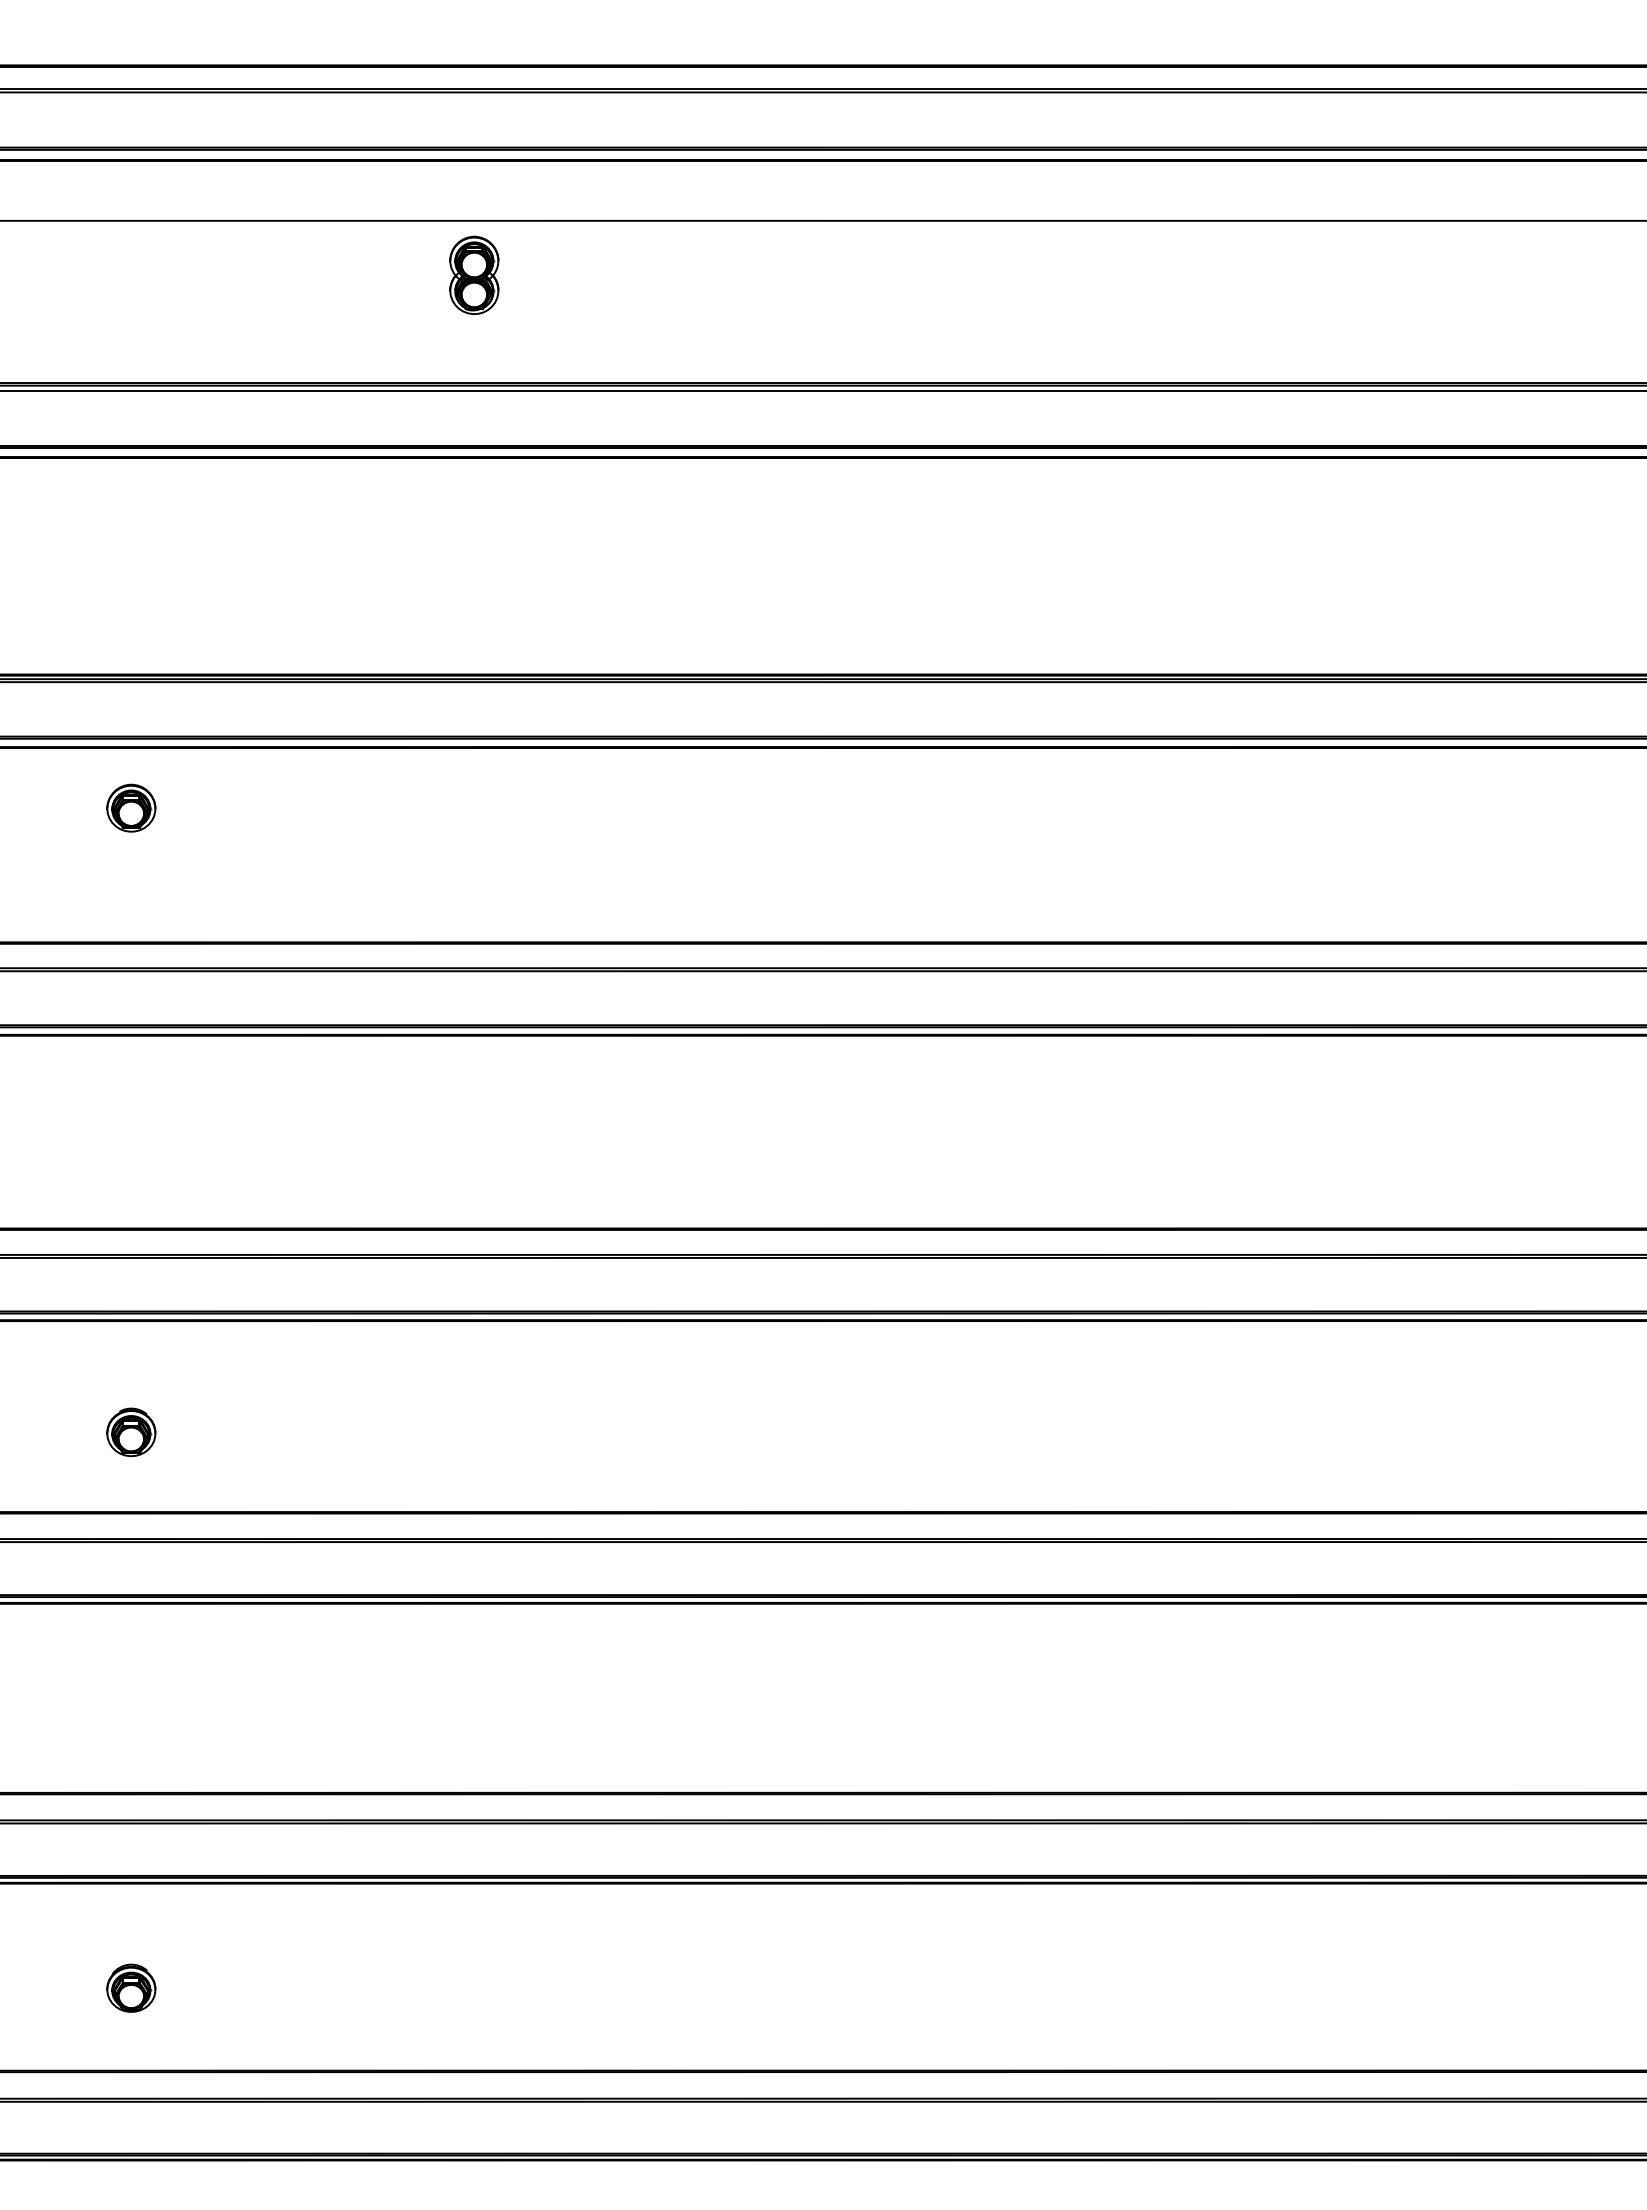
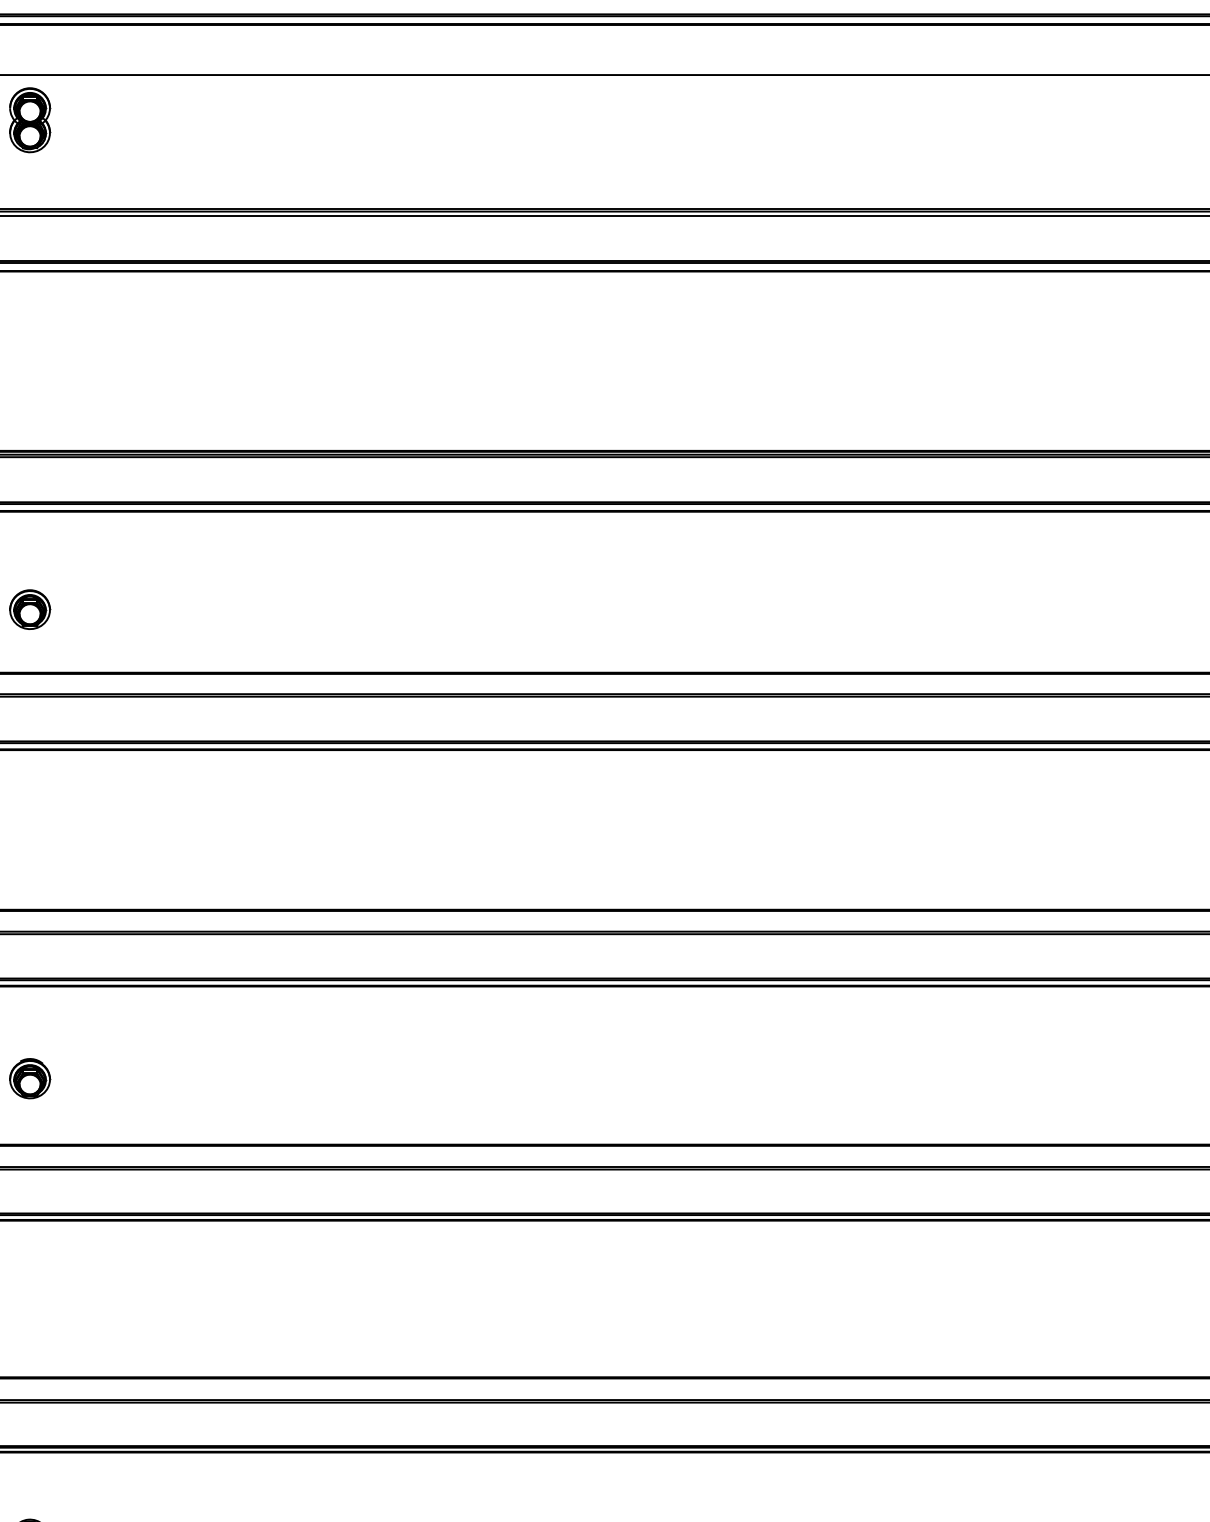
part: (474, 274) -> (30, 119), moved
part: (131, 807) -> (30, 609), moved

